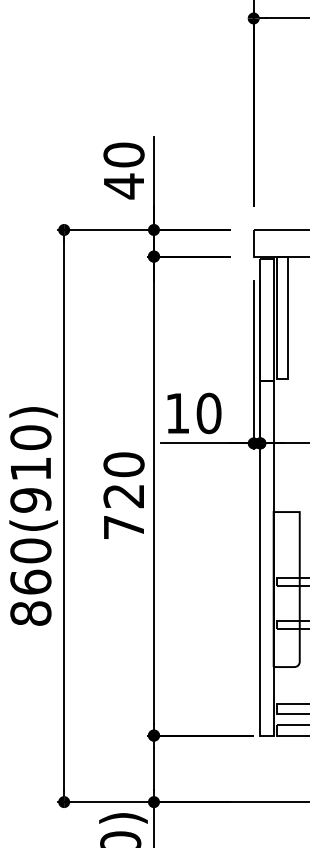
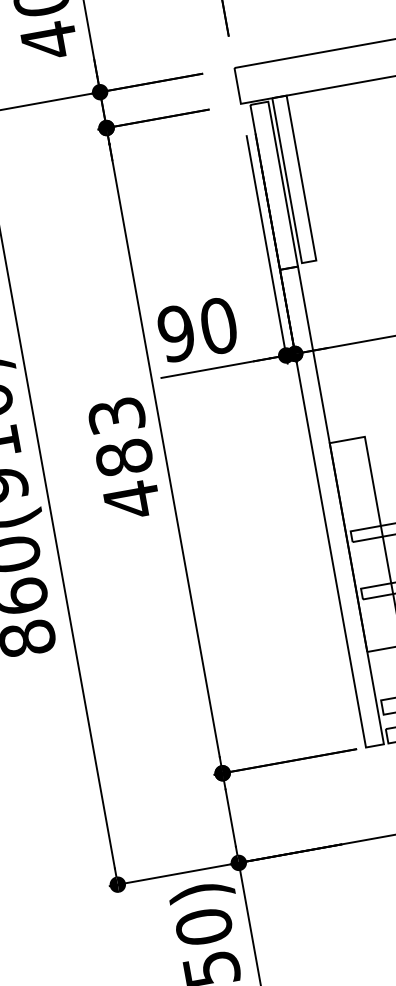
text: (177, 413) -> (176, 333), 10 -> 90
text: (123, 496) -> (123, 458), 720 -> 483

